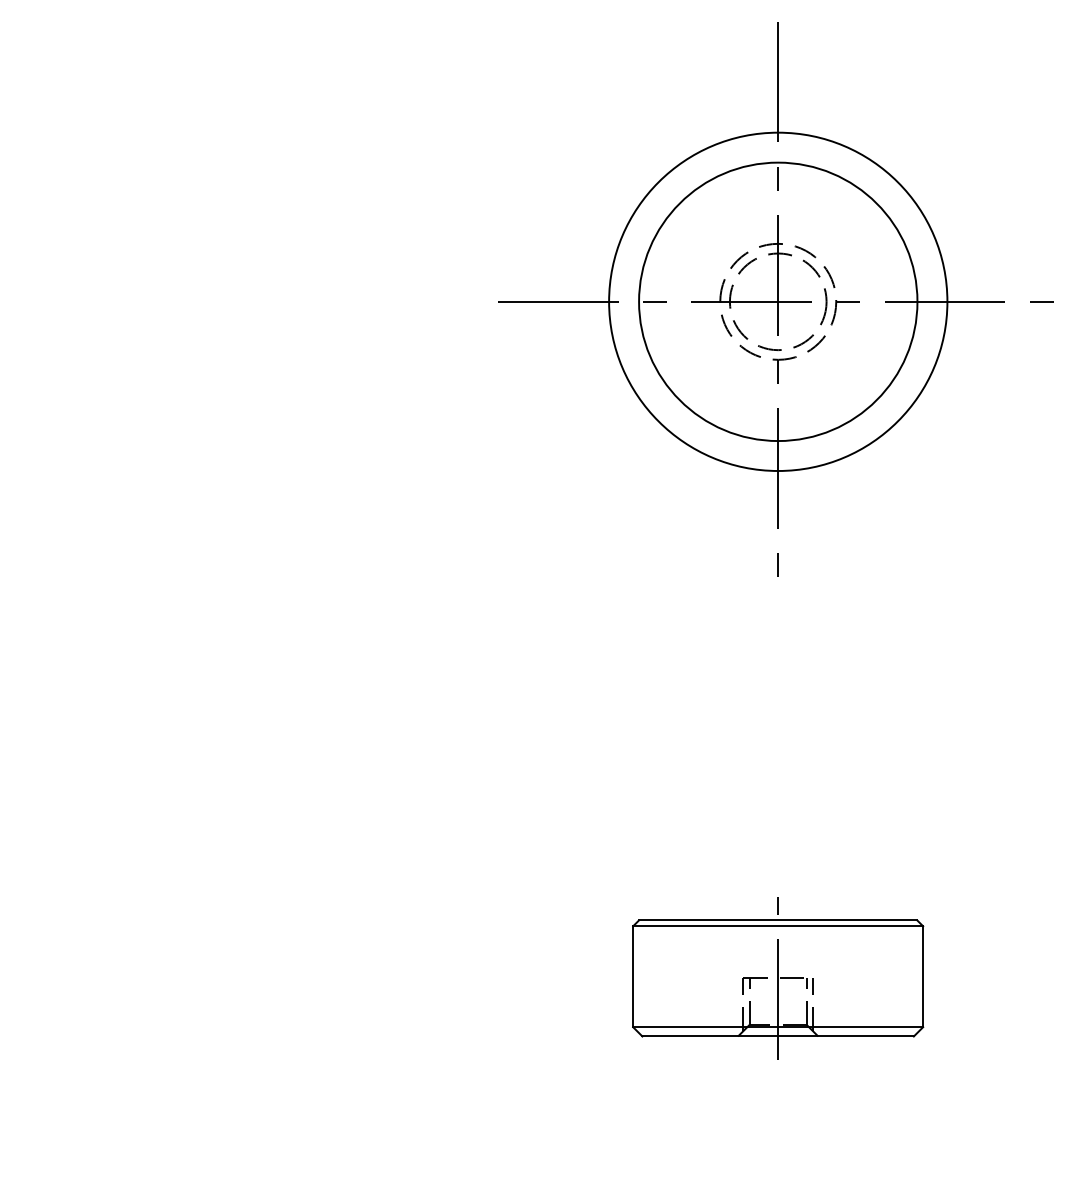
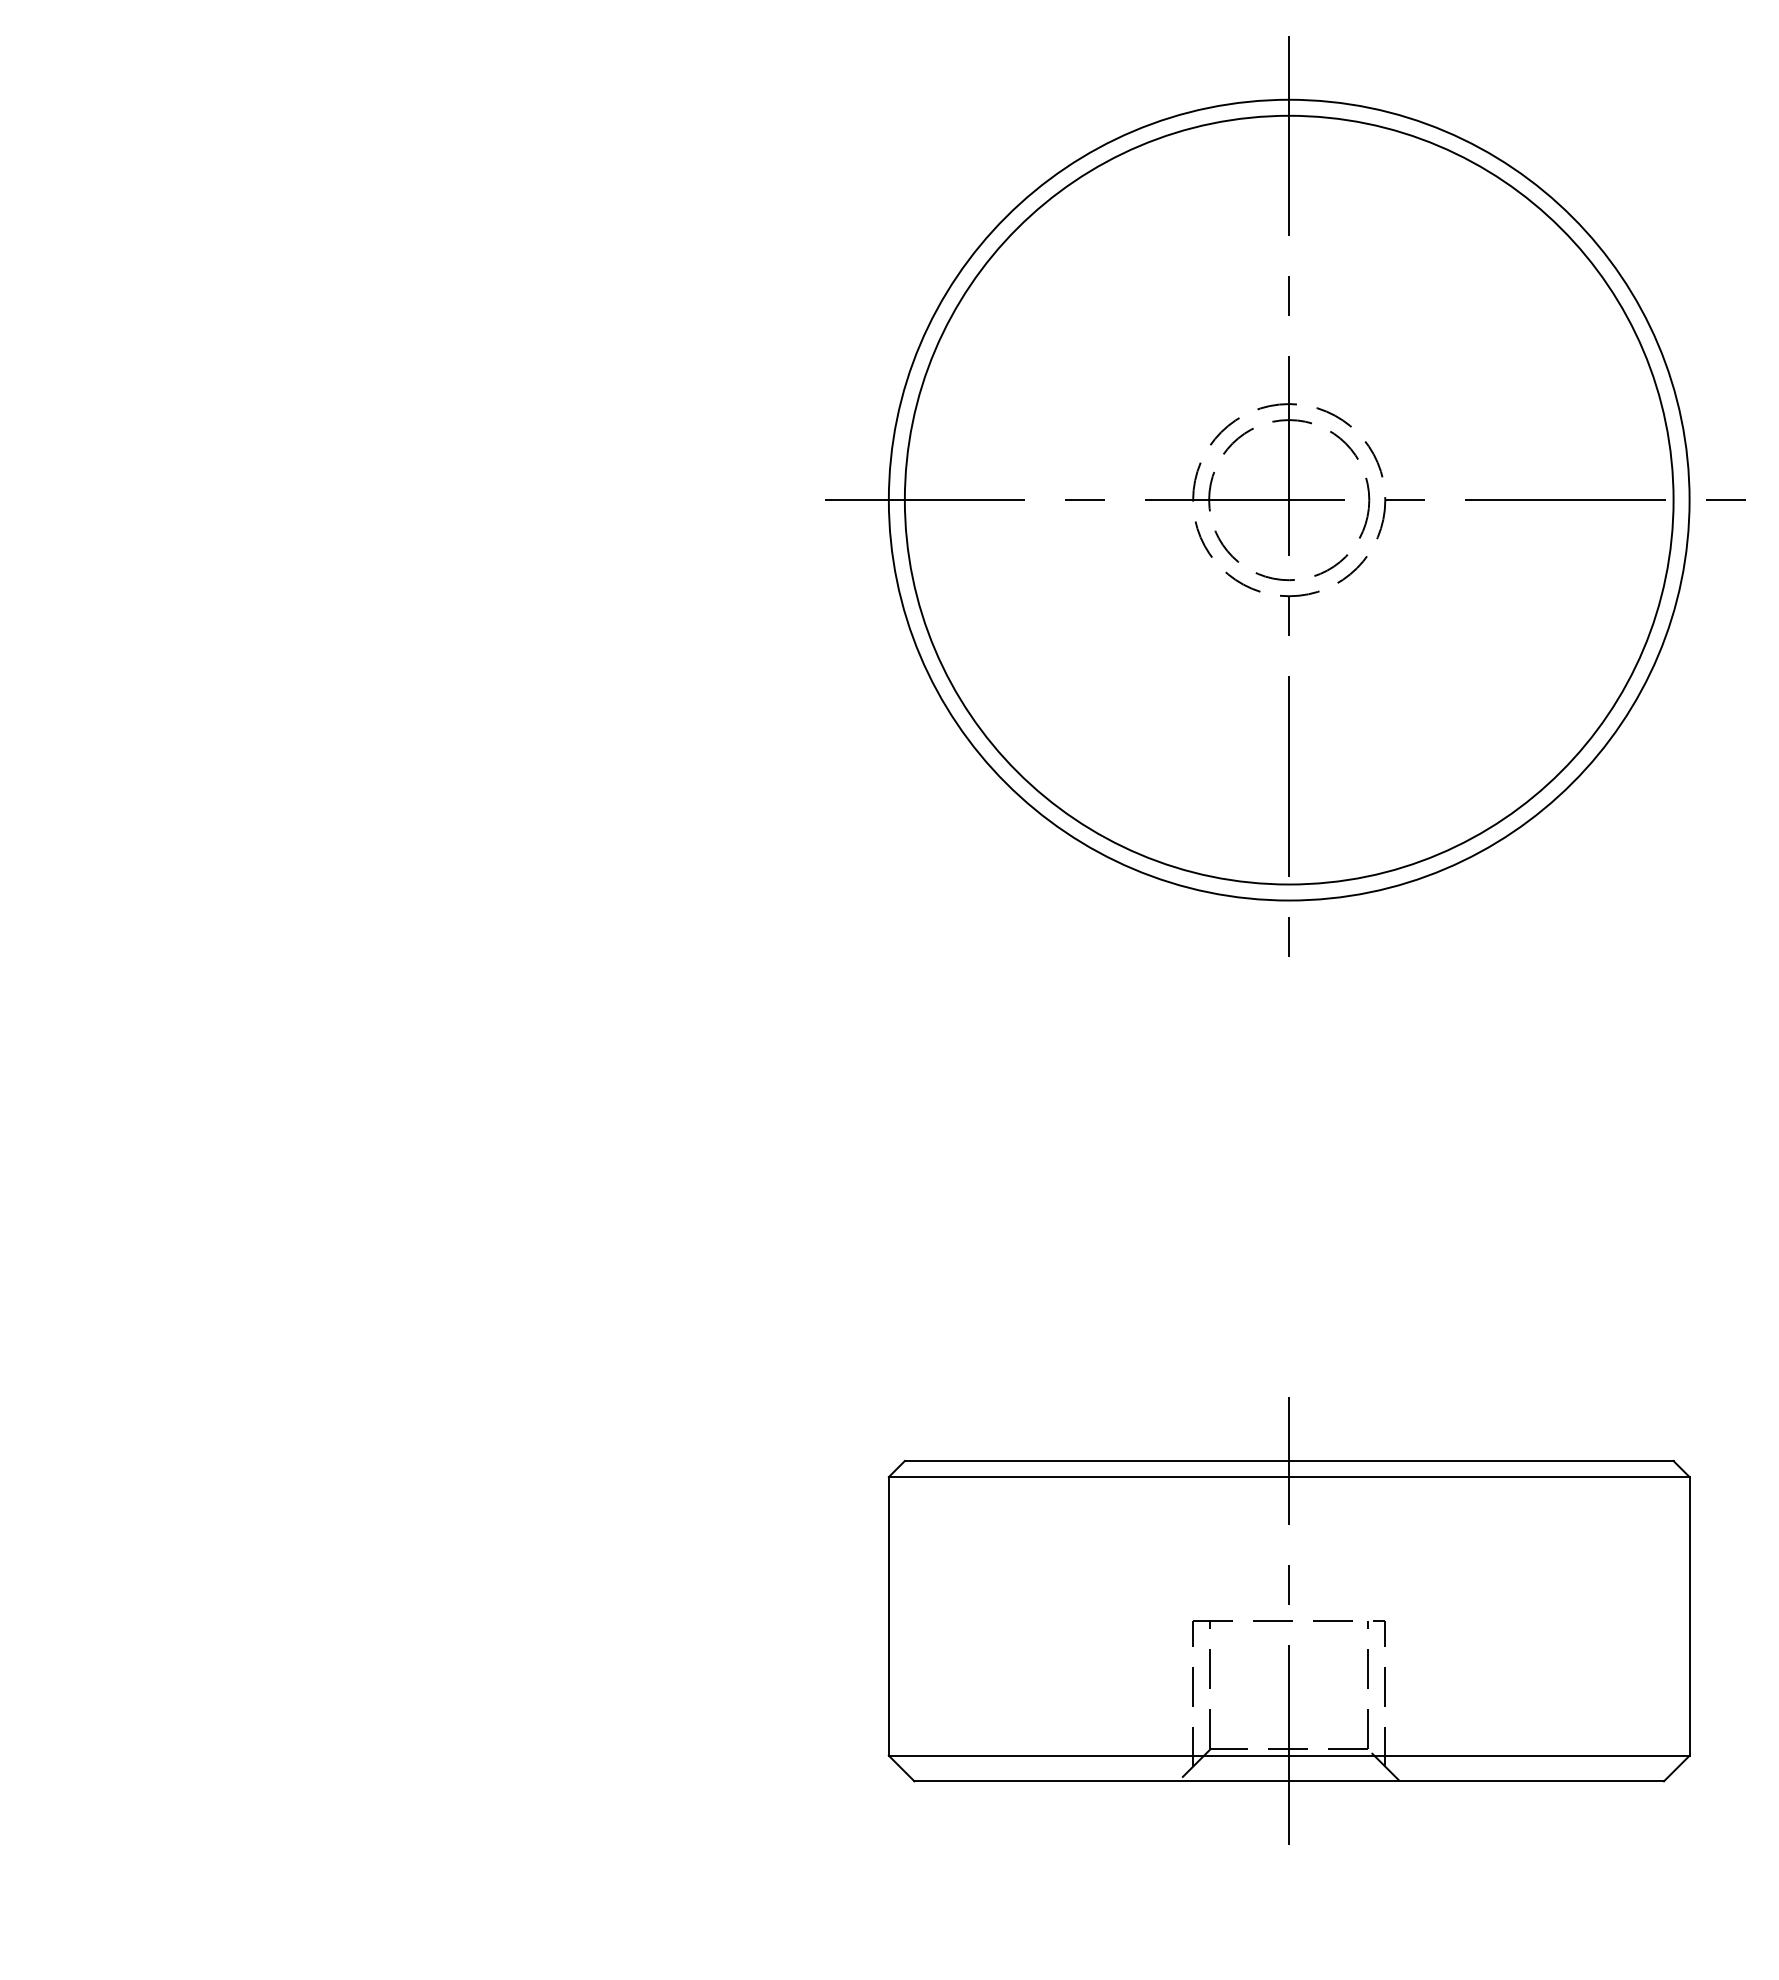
circle: (777, 301) -> (1287, 499), size x1.43
circle: (778, 301) -> (1289, 499), size x1.67
part: (777, 978) -> (1287, 1621), size x1.67

